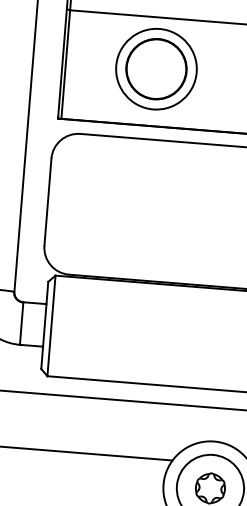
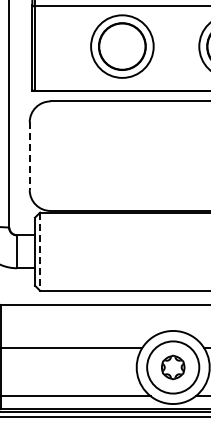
part: (156, 69) -> (122, 46), moved
line: (47, 202) -> (29, 156), solid -> dashed
line: (51, 327) -> (40, 252), solid -> dashed

